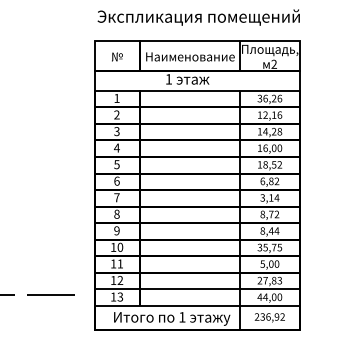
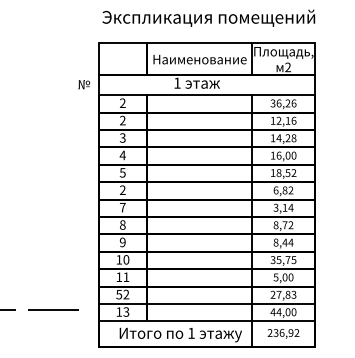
text: (116, 56) -> (83, 84), moved
text: (116, 97) -> (122, 102), 1 -> 2
text: (116, 181) -> (122, 190), 6 -> 2
text: (113, 280) -> (119, 294), 12 -> 52

